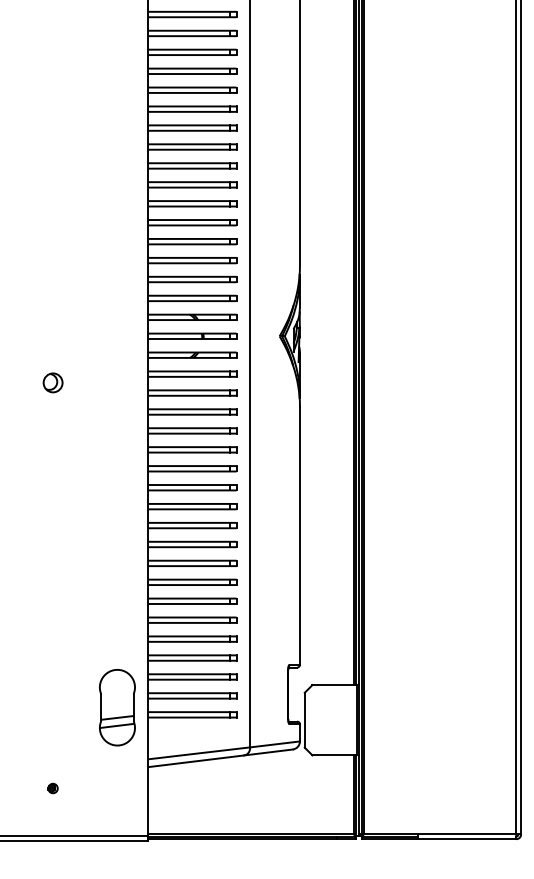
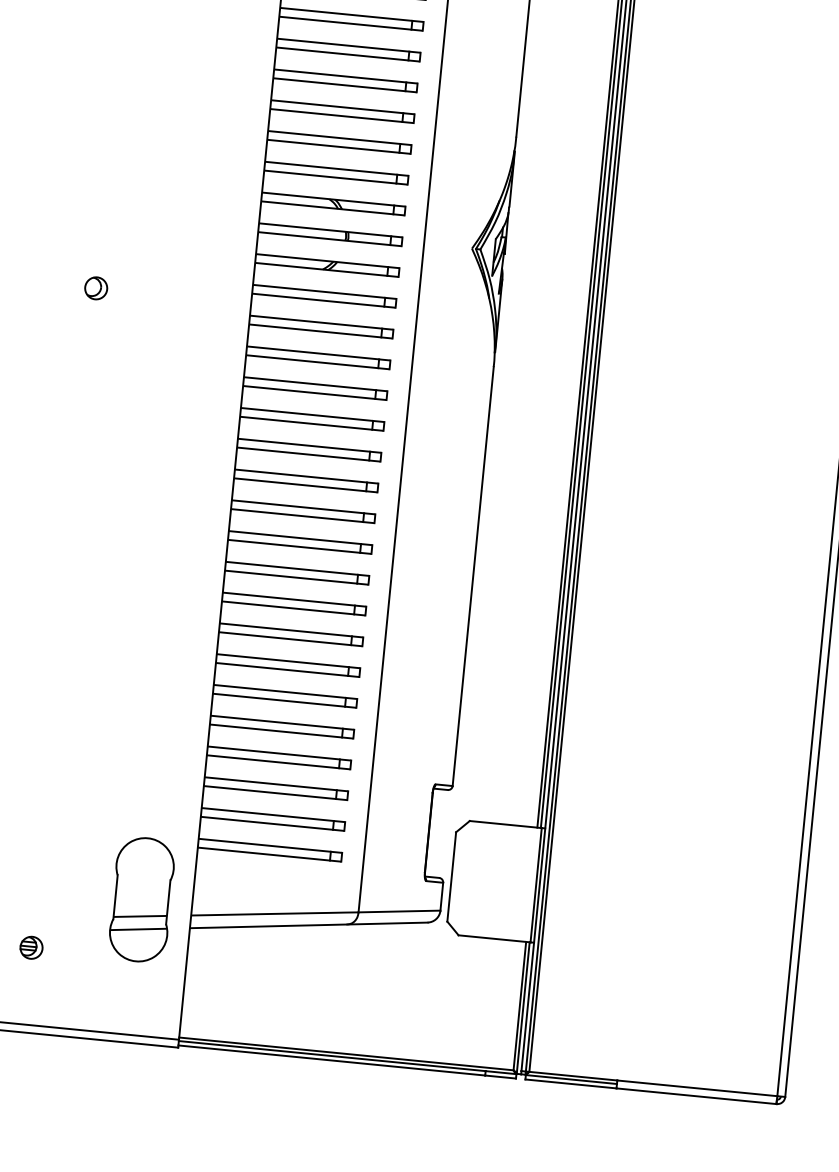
part: (52, 382) -> (95, 287), size x0.71
part: (117, 707) -> (142, 899), moved
part: (52, 788) -> (30, 947), size x1.43

